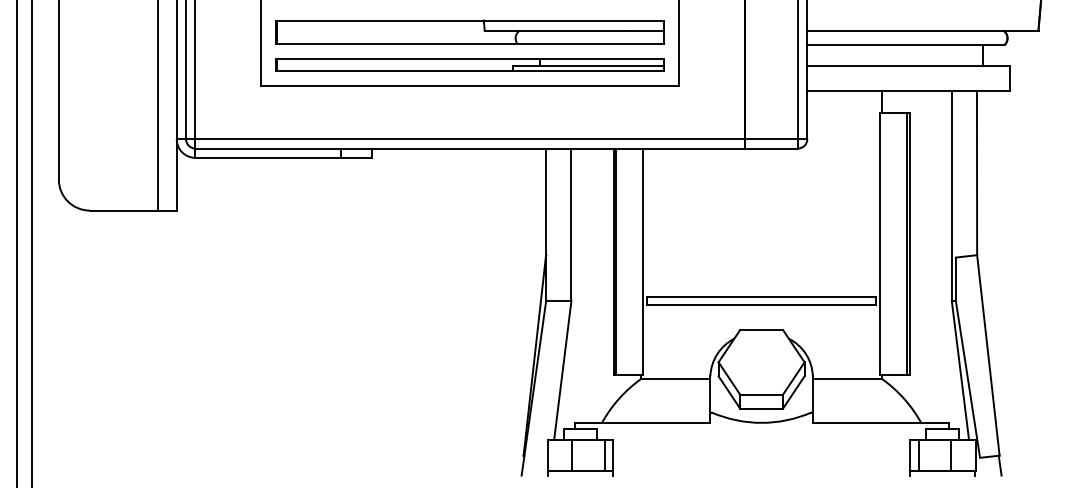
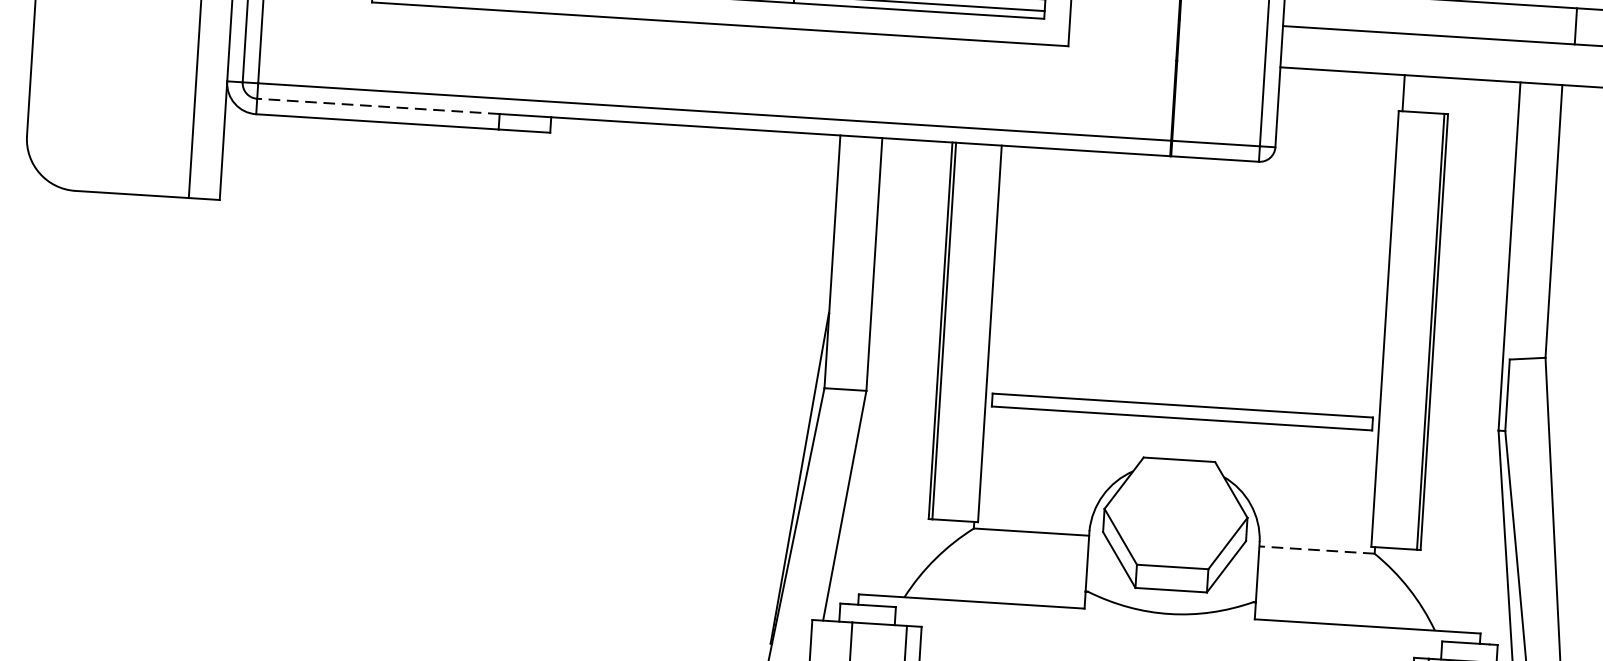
line: (268, 148) -> (378, 106), solid -> dashed
line: (847, 379) -> (1317, 550), solid -> dashed

